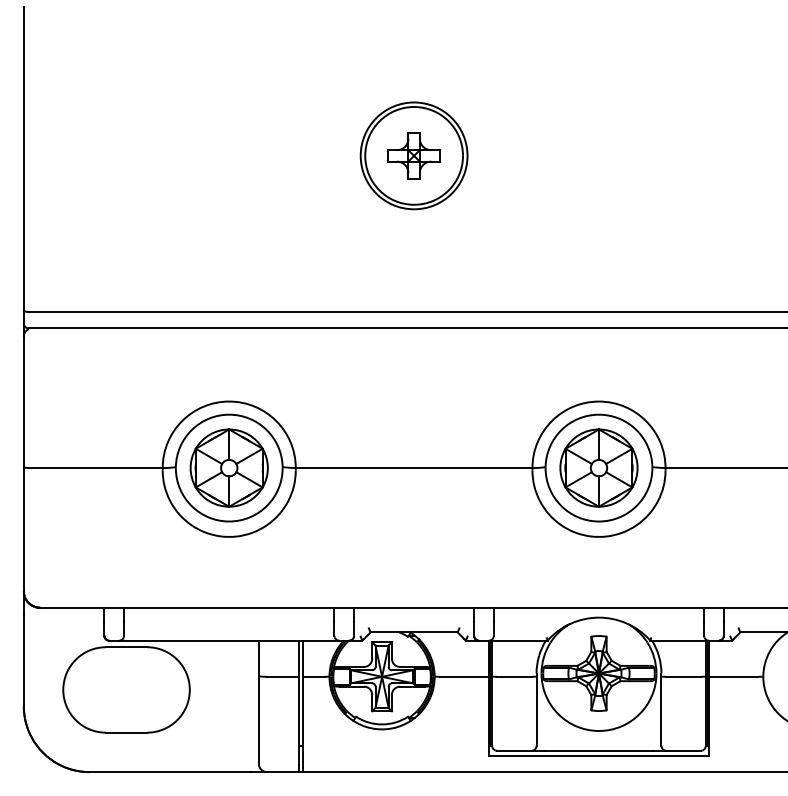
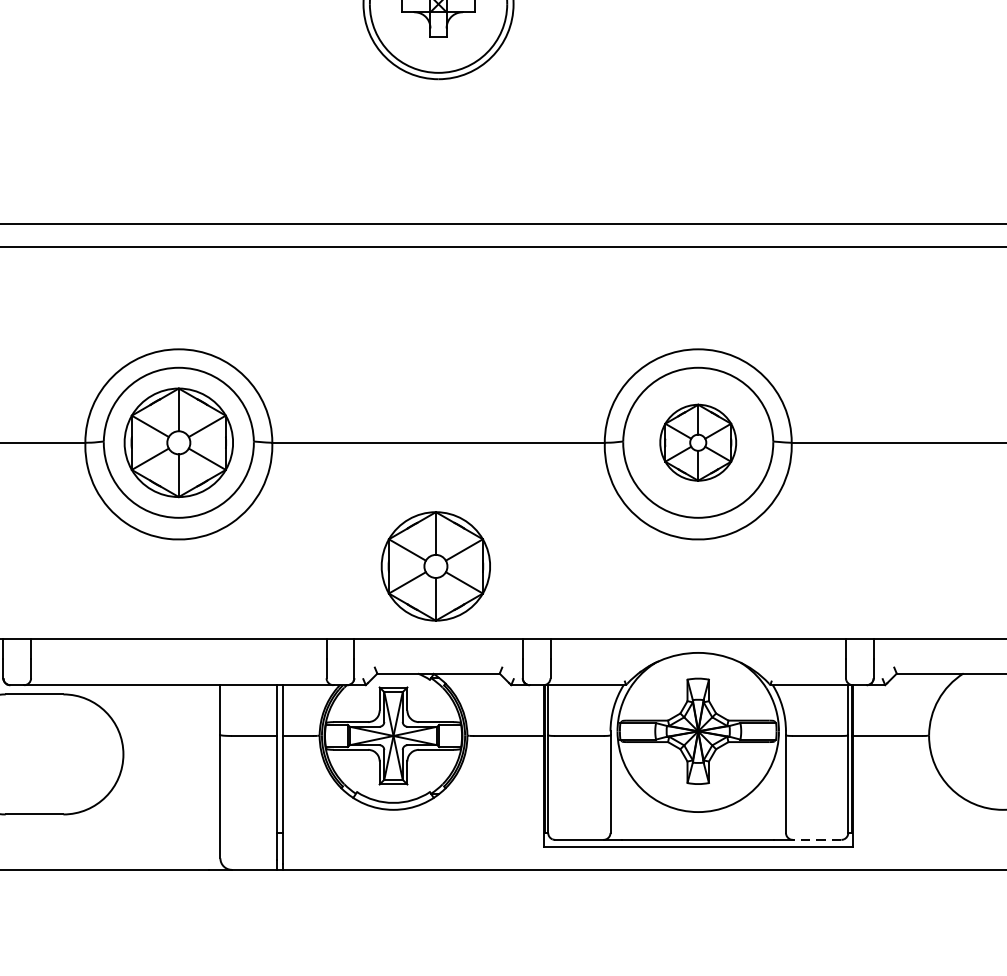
part: (598, 467) -> (697, 441), size x0.7
part: (411, 555) -> (434, 565), added
line: (683, 750) -> (816, 839), solid -> dashed

